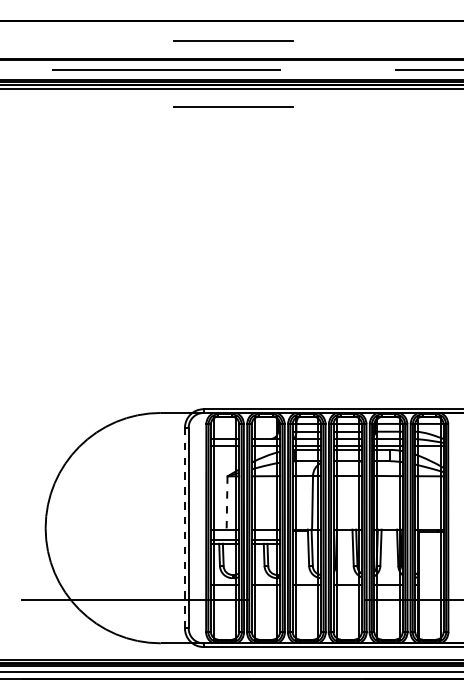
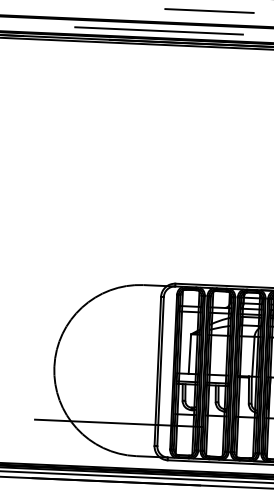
line: (233, 106) -> (207, 59), removed
line: (227, 503) -> (190, 354), dashed -> solid
line: (184, 527) -> (157, 370), dashed -> solid

